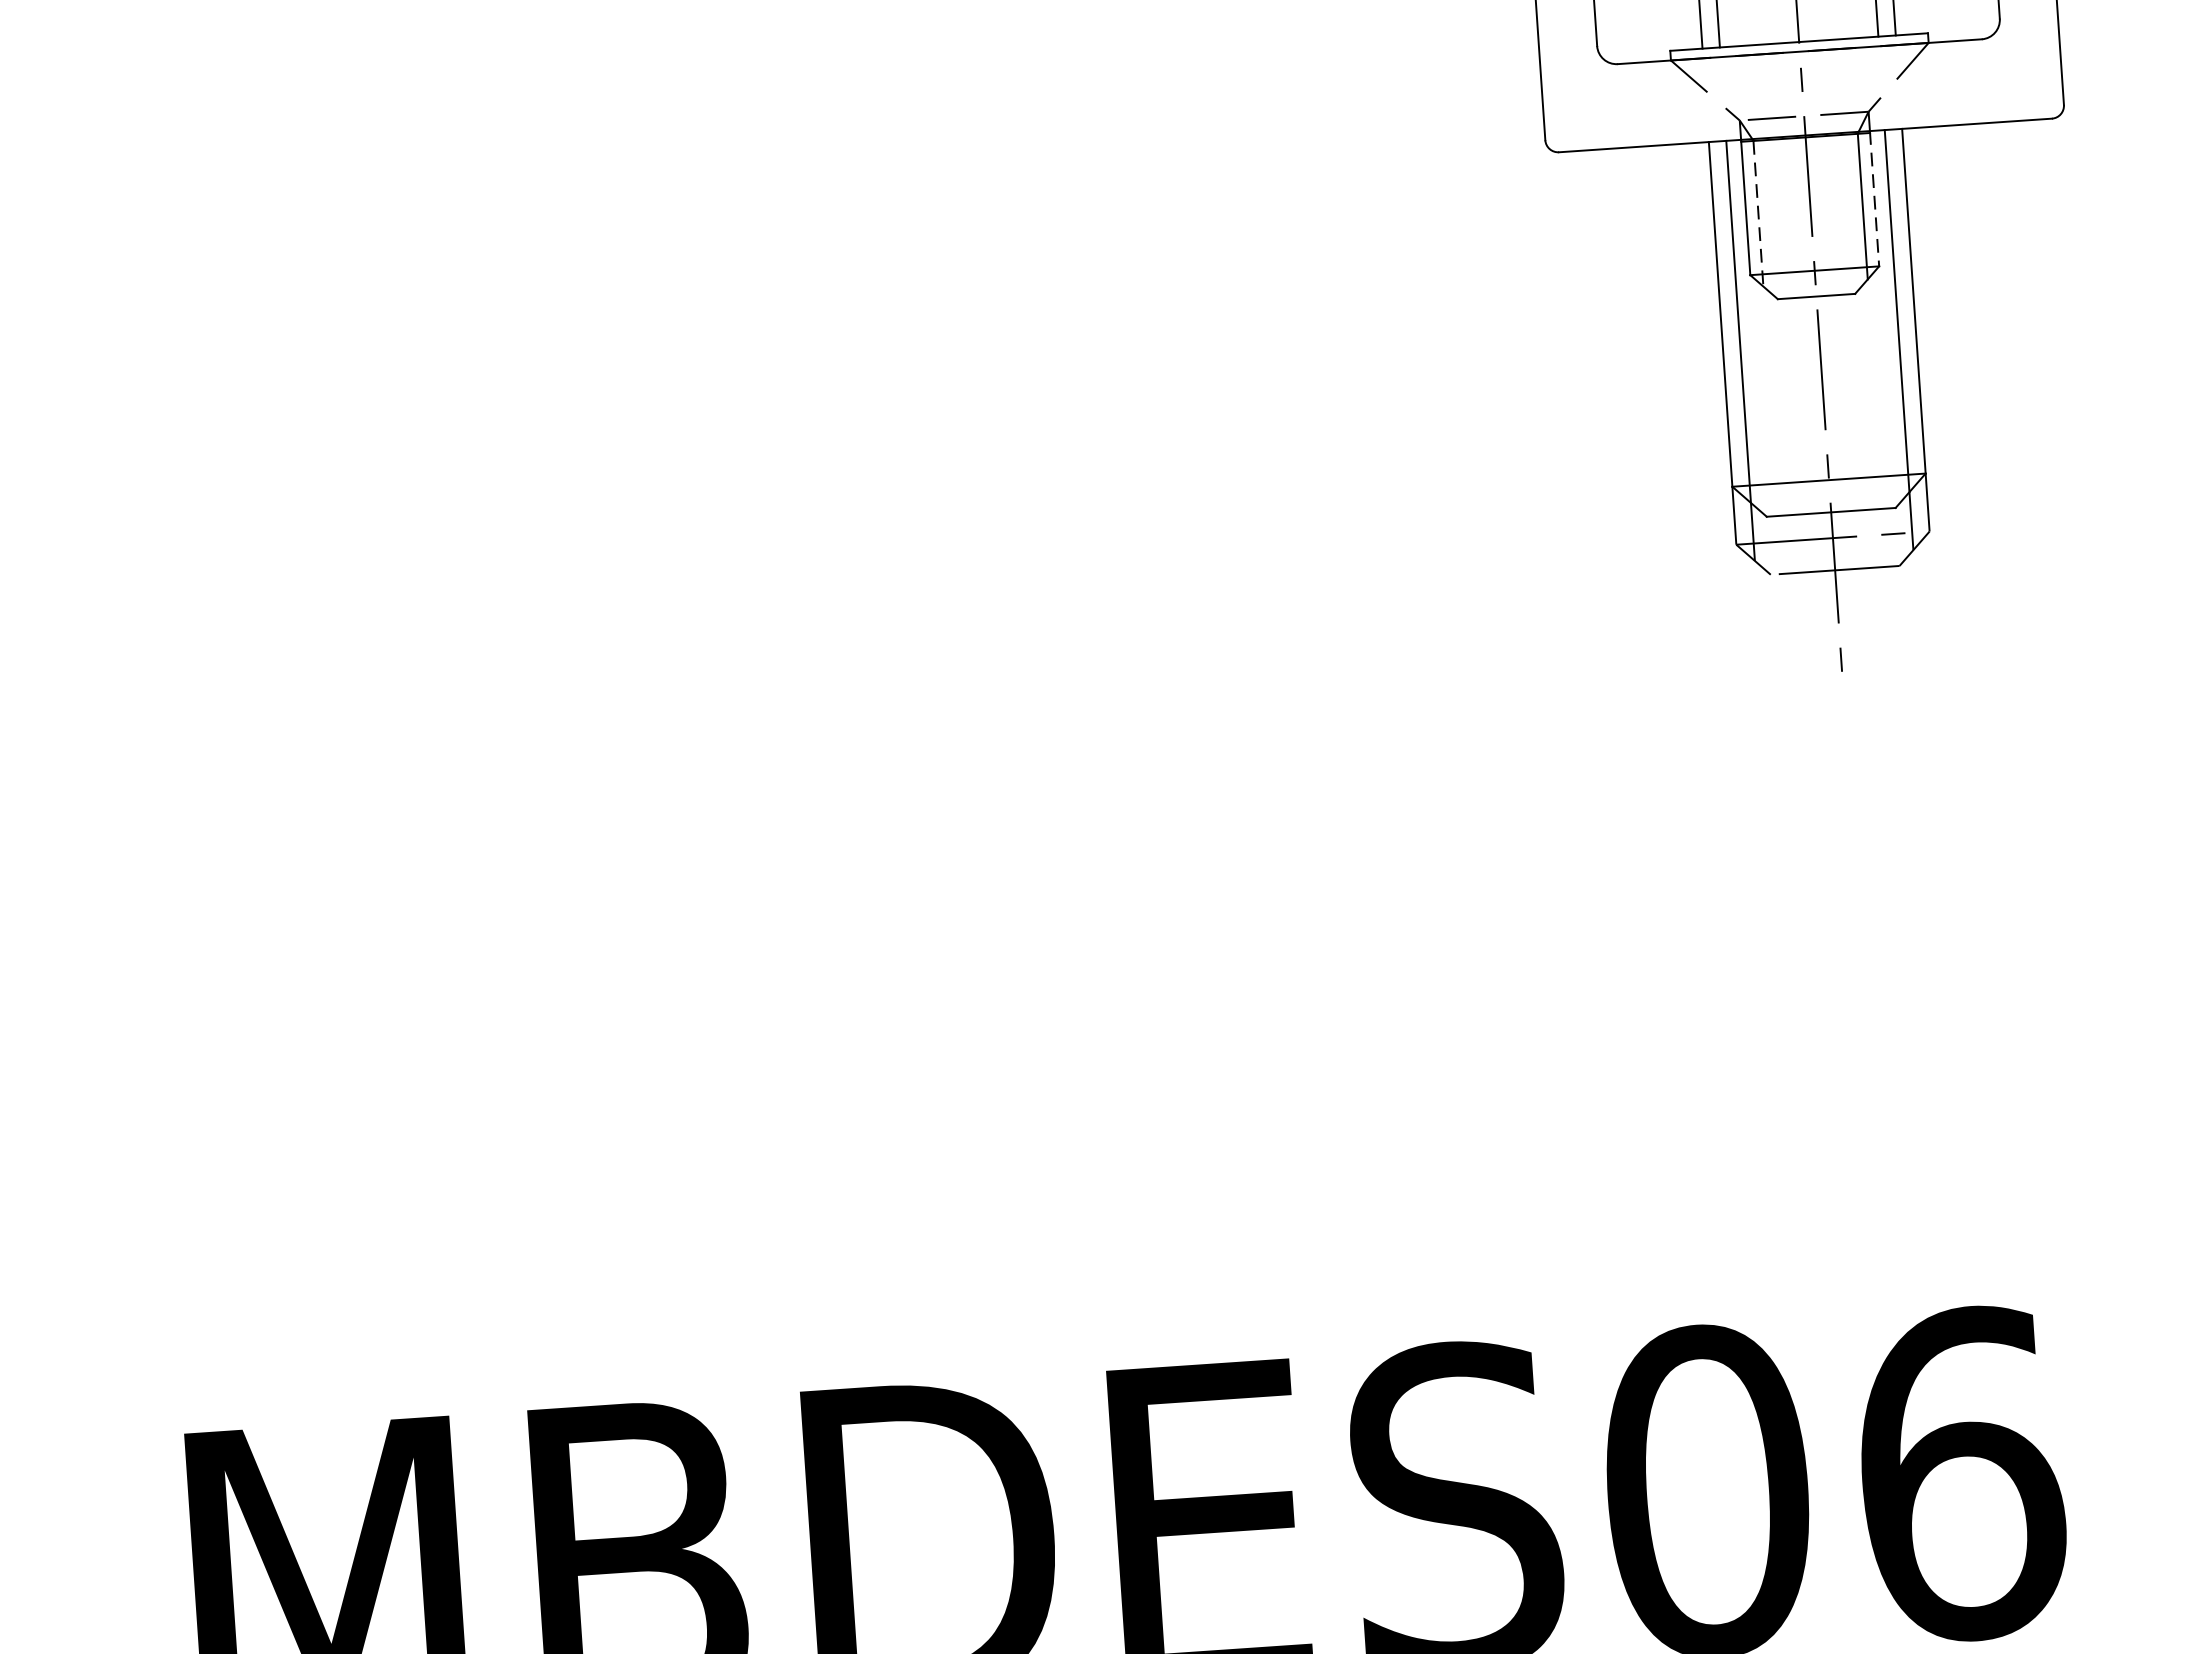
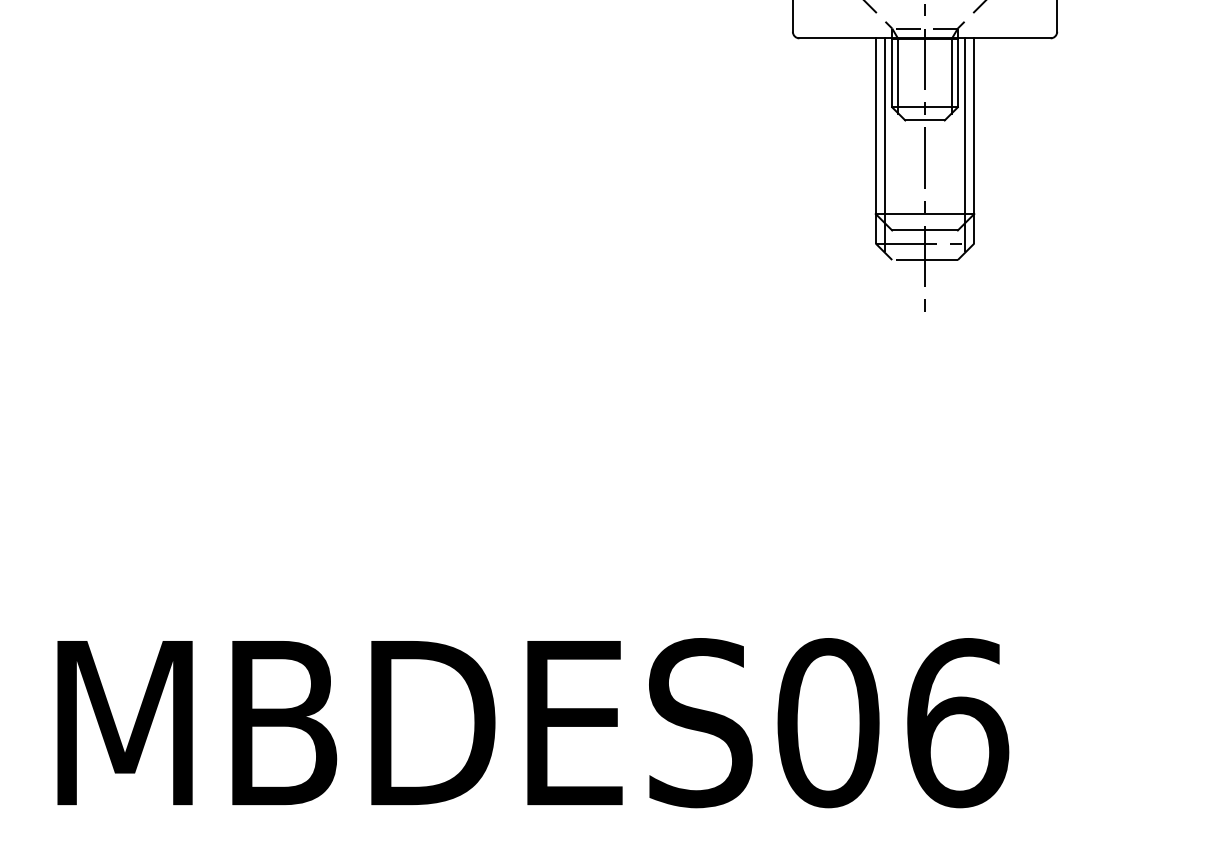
line: (1873, 200) -> (957, 73), dashed -> solid
line: (1758, 213) -> (898, 76), dashed -> solid

